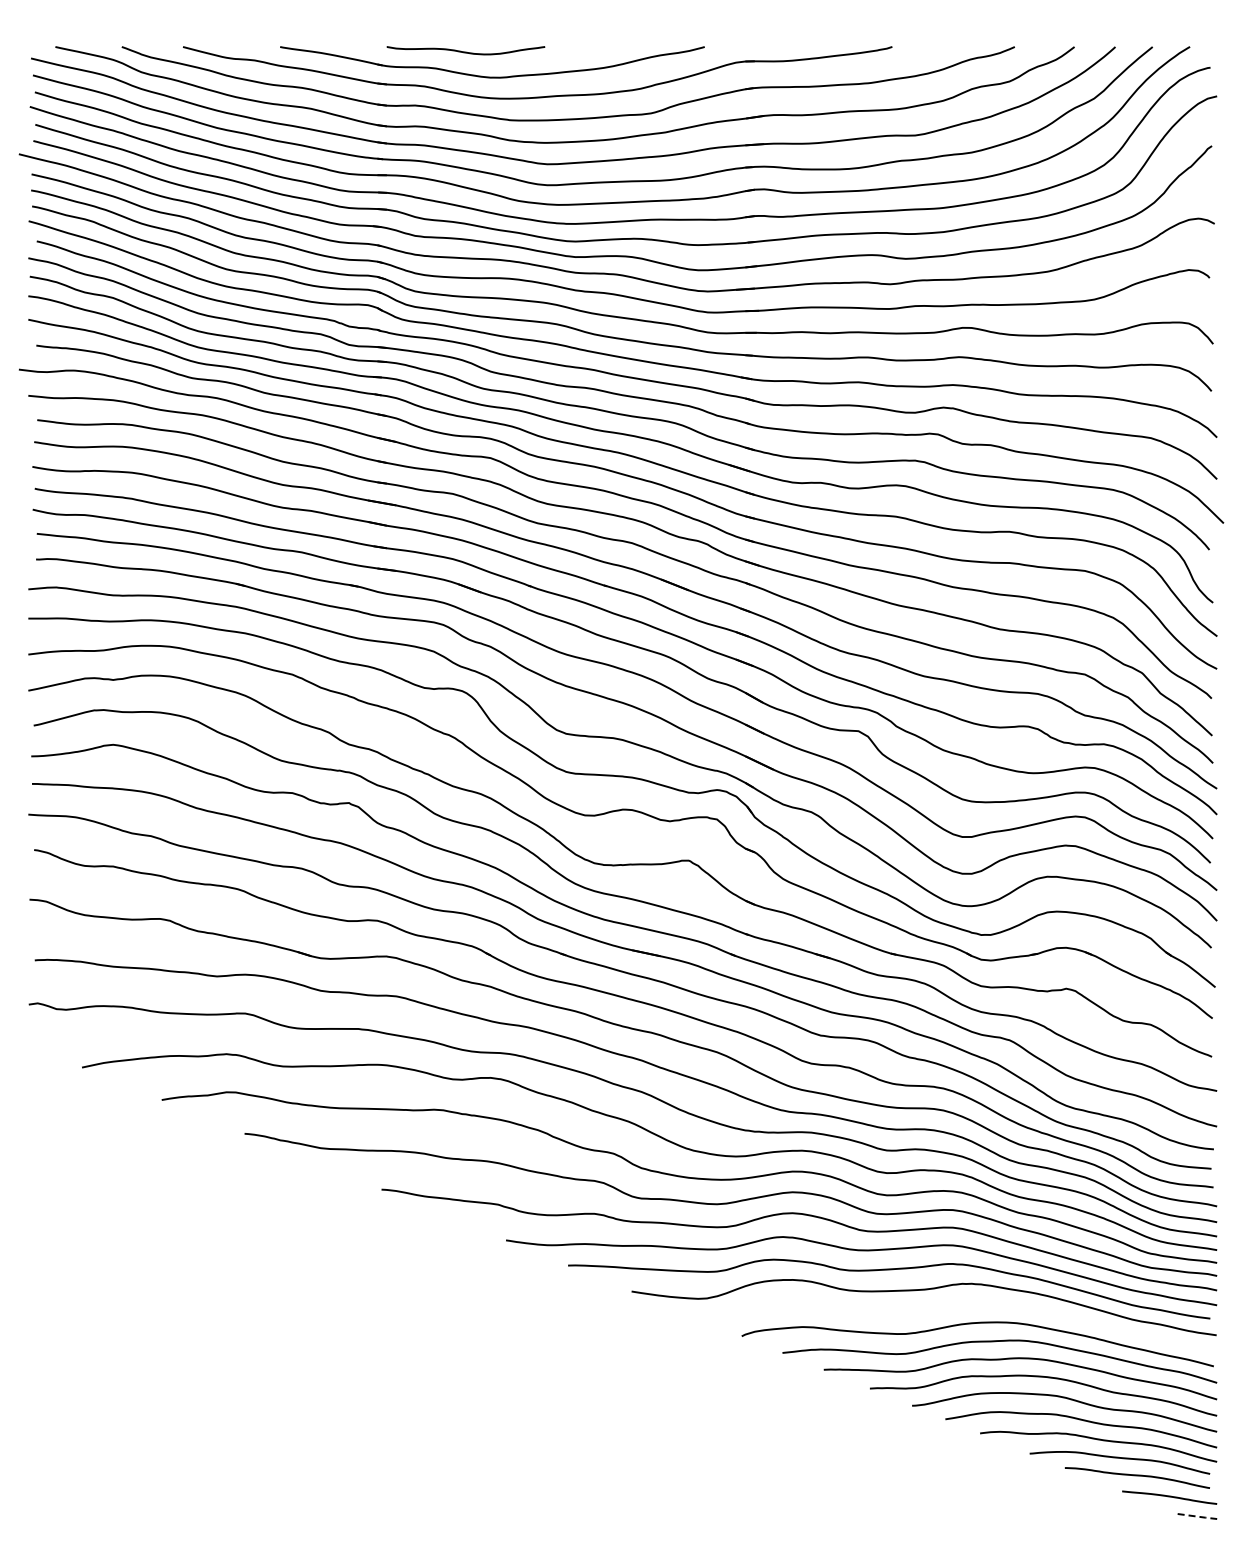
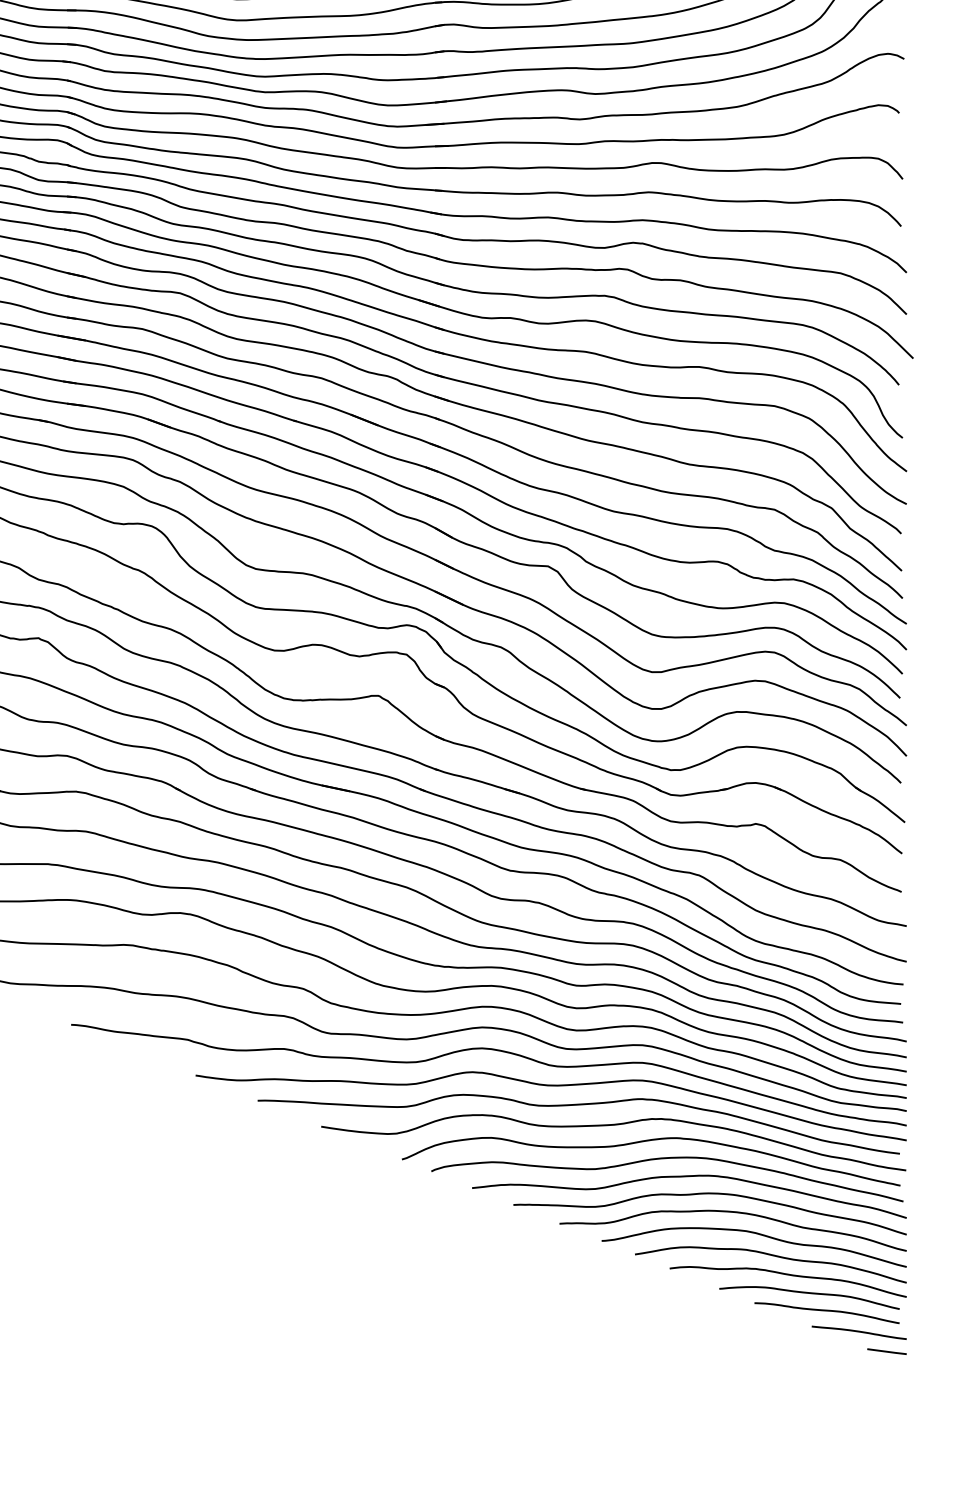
curve: (959, 1306) -> (649, 1141), added
line: (1197, 1516) -> (887, 1351), dashed -> solid

